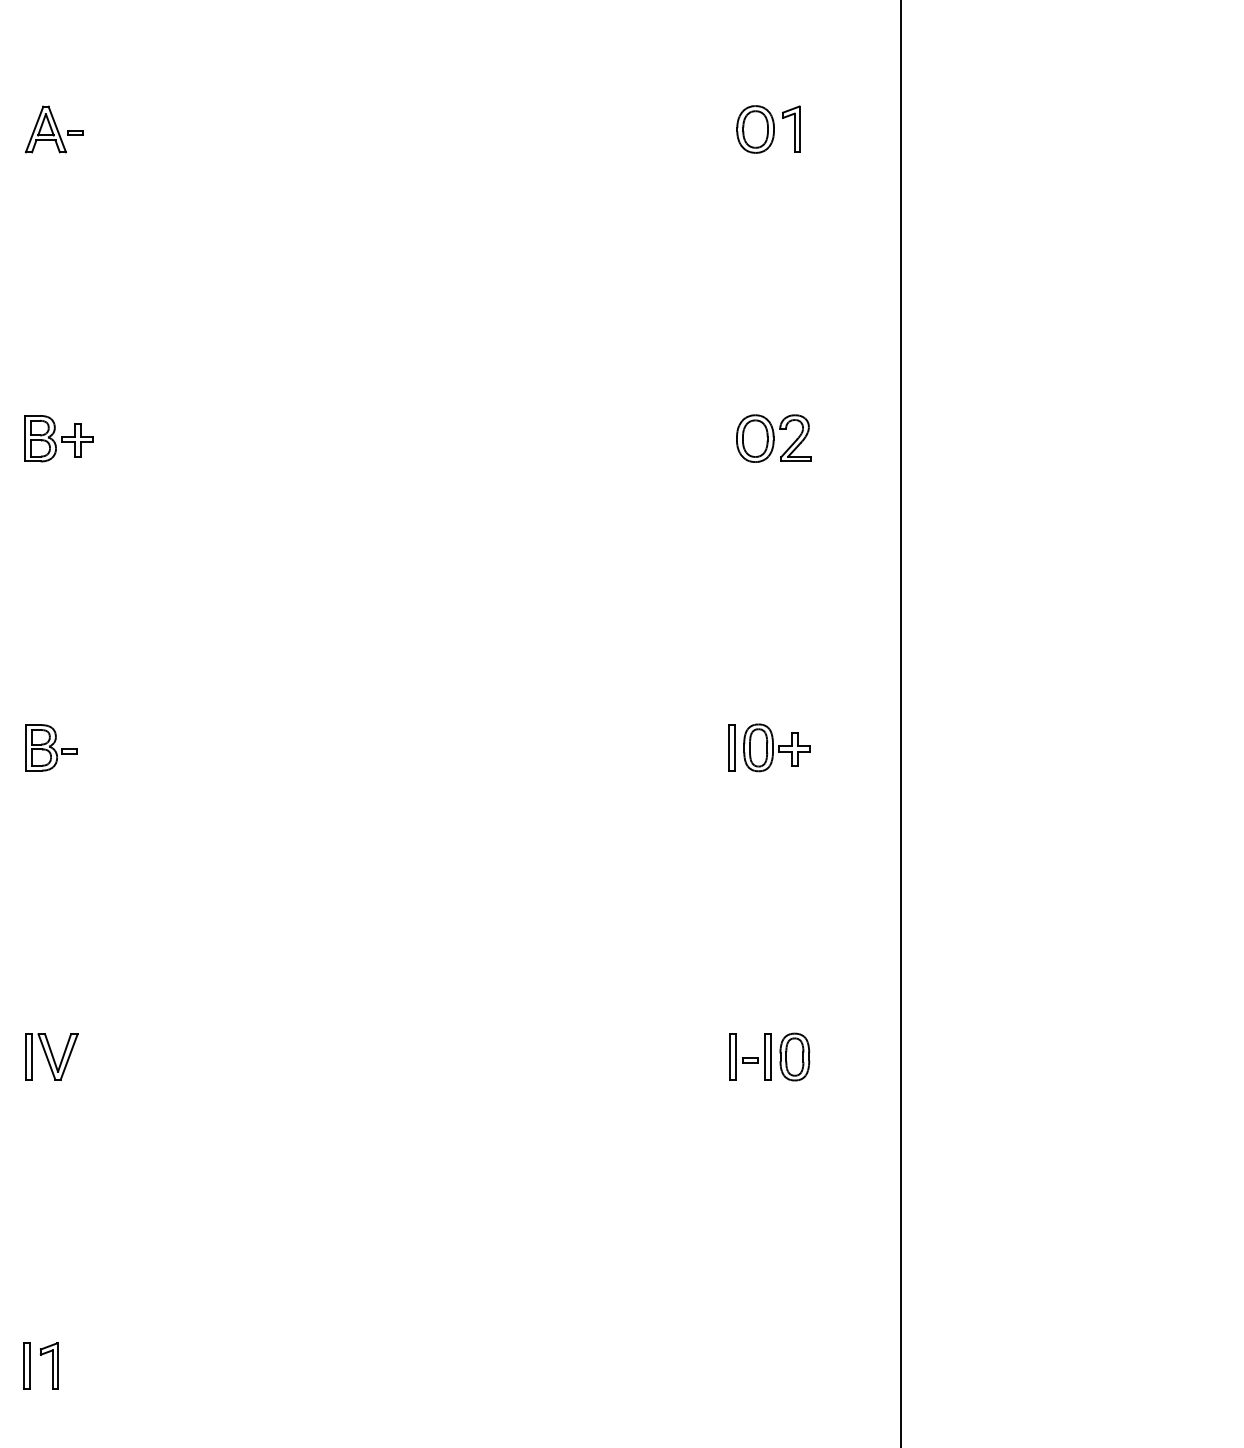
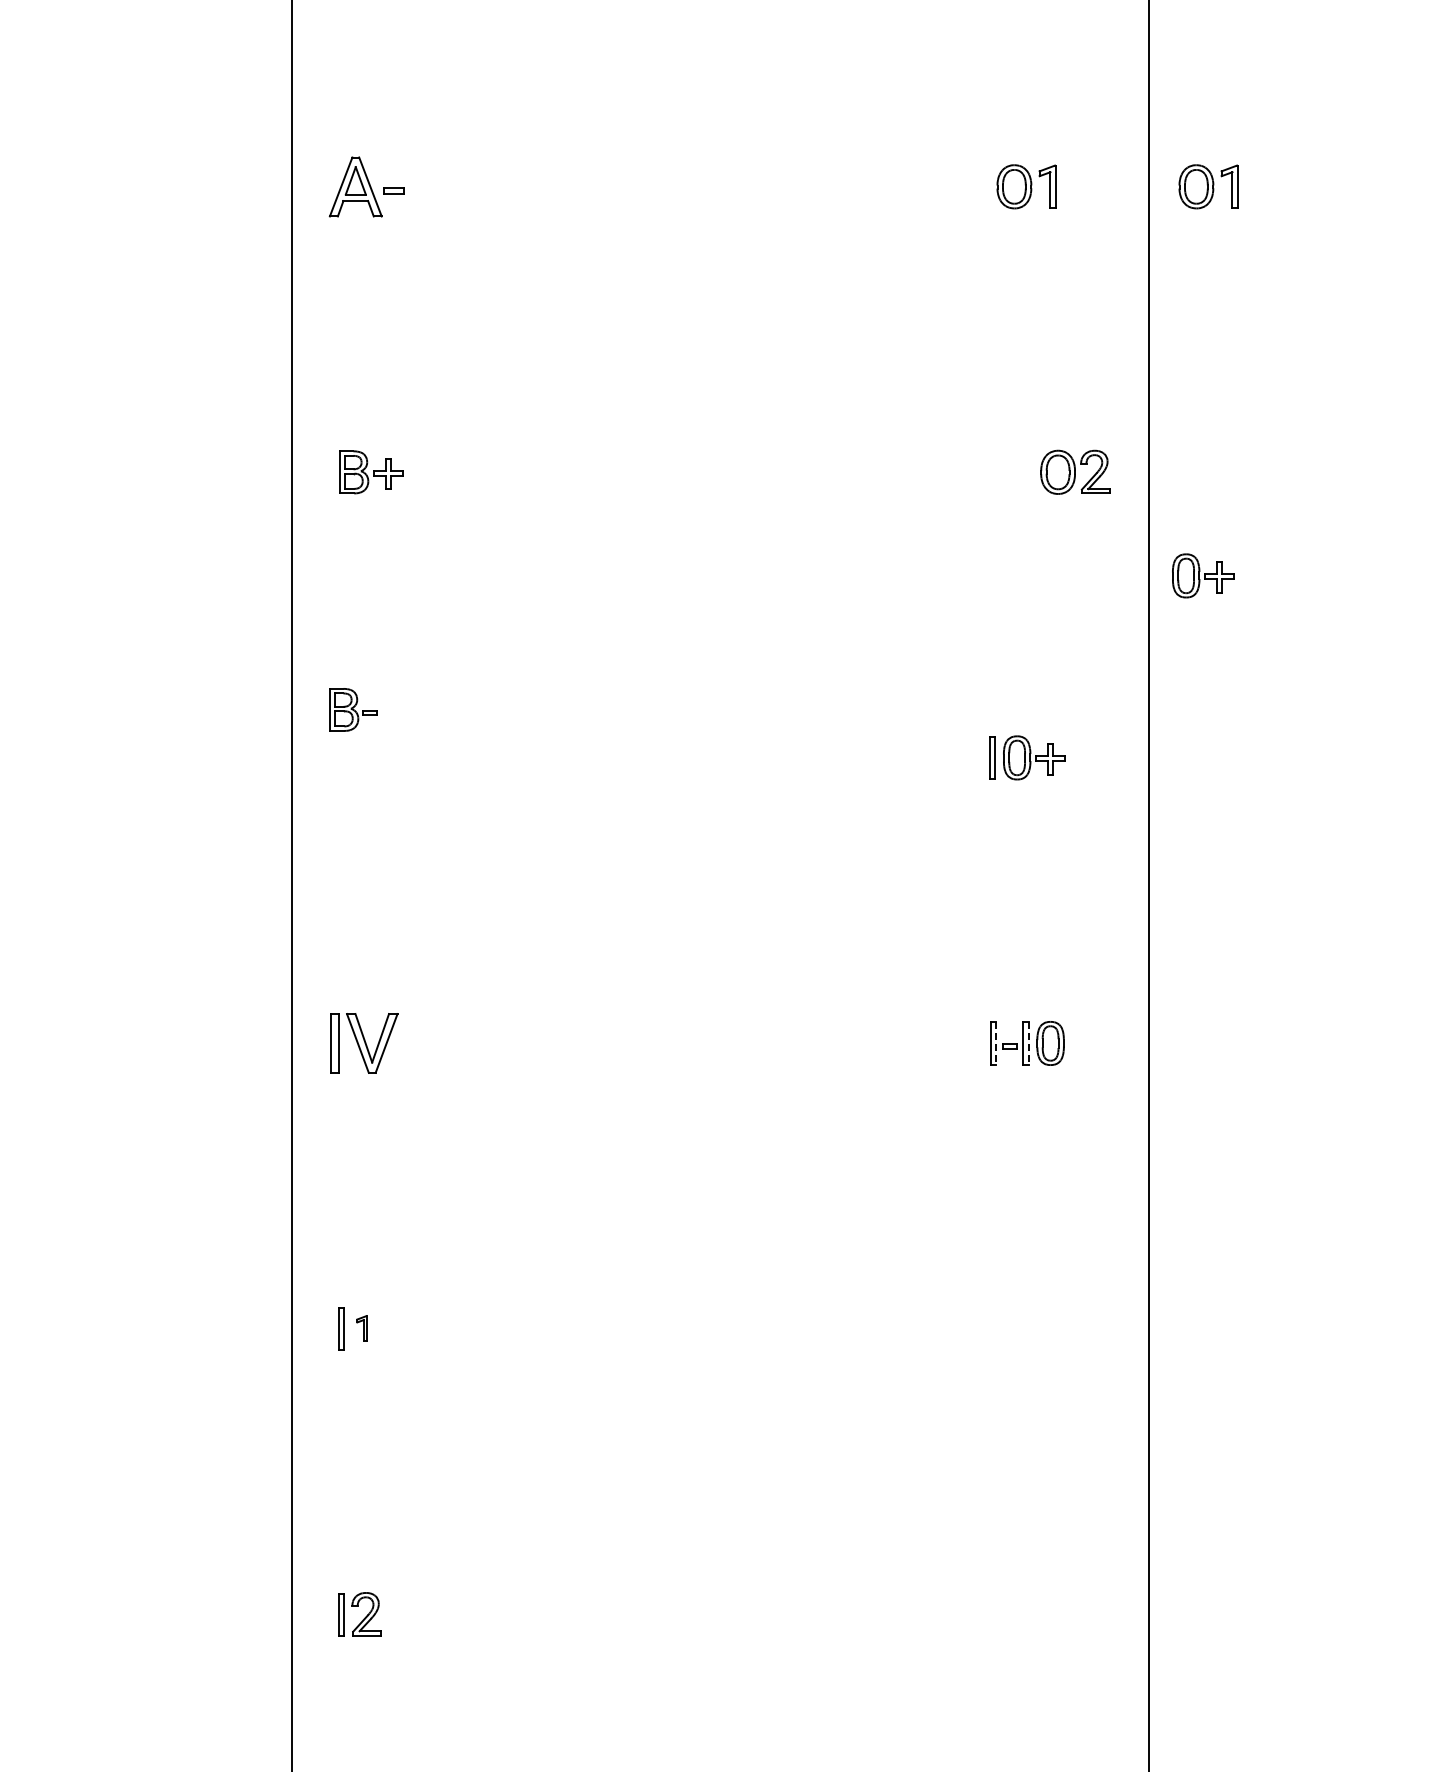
part: (54, 129) -> (366, 186), size x1.4
part: (965, 129) -> (1208, 186), added
part: (774, 437) -> (1075, 471), moved
part: (960, 550) -> (1203, 575), added
part: (51, 747) -> (353, 709), moved
part: (51, 1057) -> (364, 1043), size x1.4
line: (736, 1057) -> (996, 1043), solid -> dashed
line: (770, 1057) -> (1028, 1043), solid -> dashed
part: (48, 1365) -> (361, 1328), size x0.6

